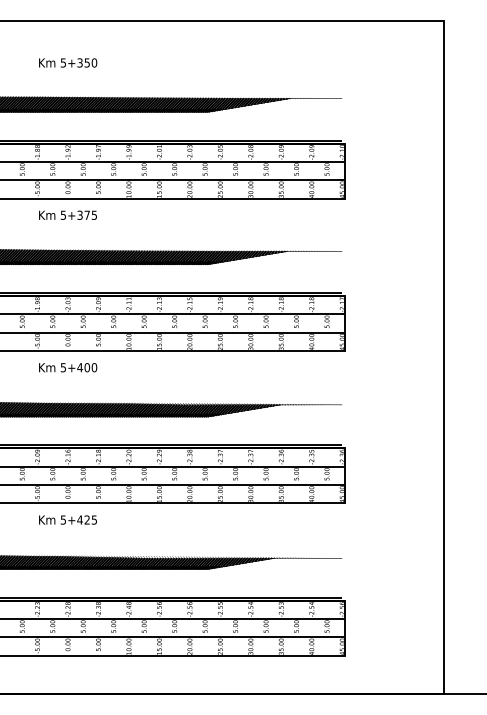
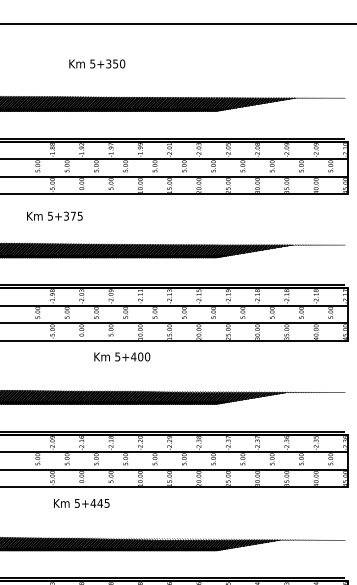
text: (68, 62) -> (97, 63), moved
text: (67, 214) -> (54, 215), moved
text: (68, 367) -> (122, 356), moved
text: (87, 519) -> (100, 502), 5+425 -> 5+445

